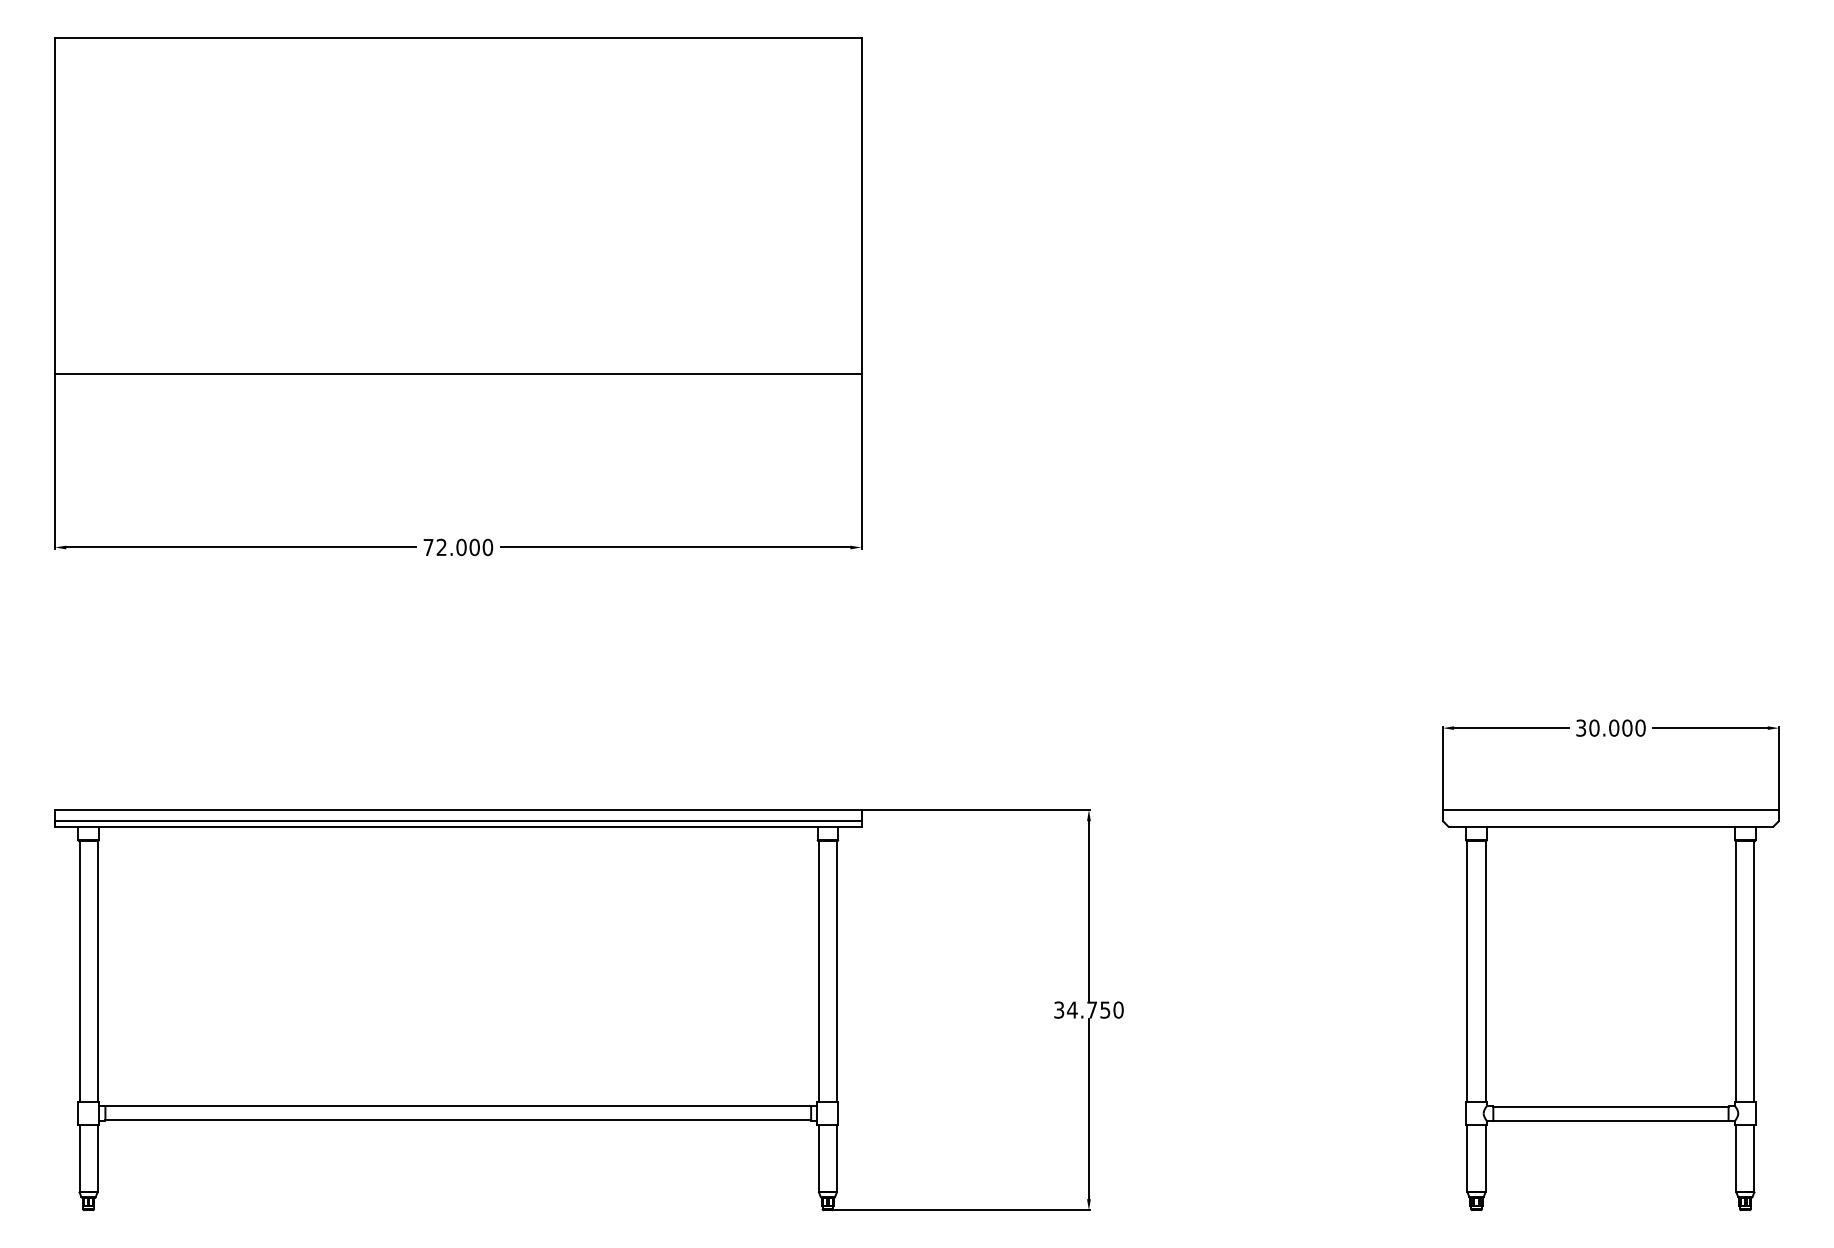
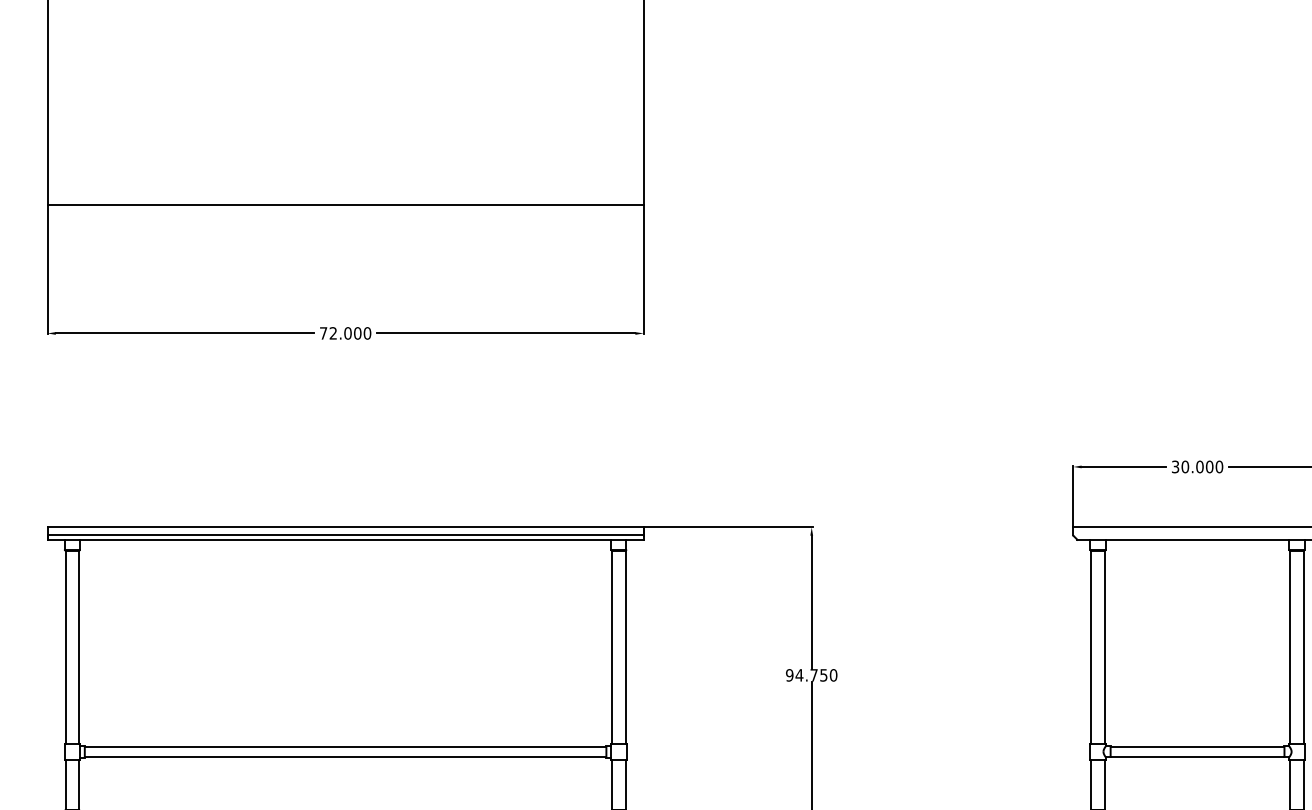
text: (1059, 1009) -> (789, 674), 34.750 -> 94.750

